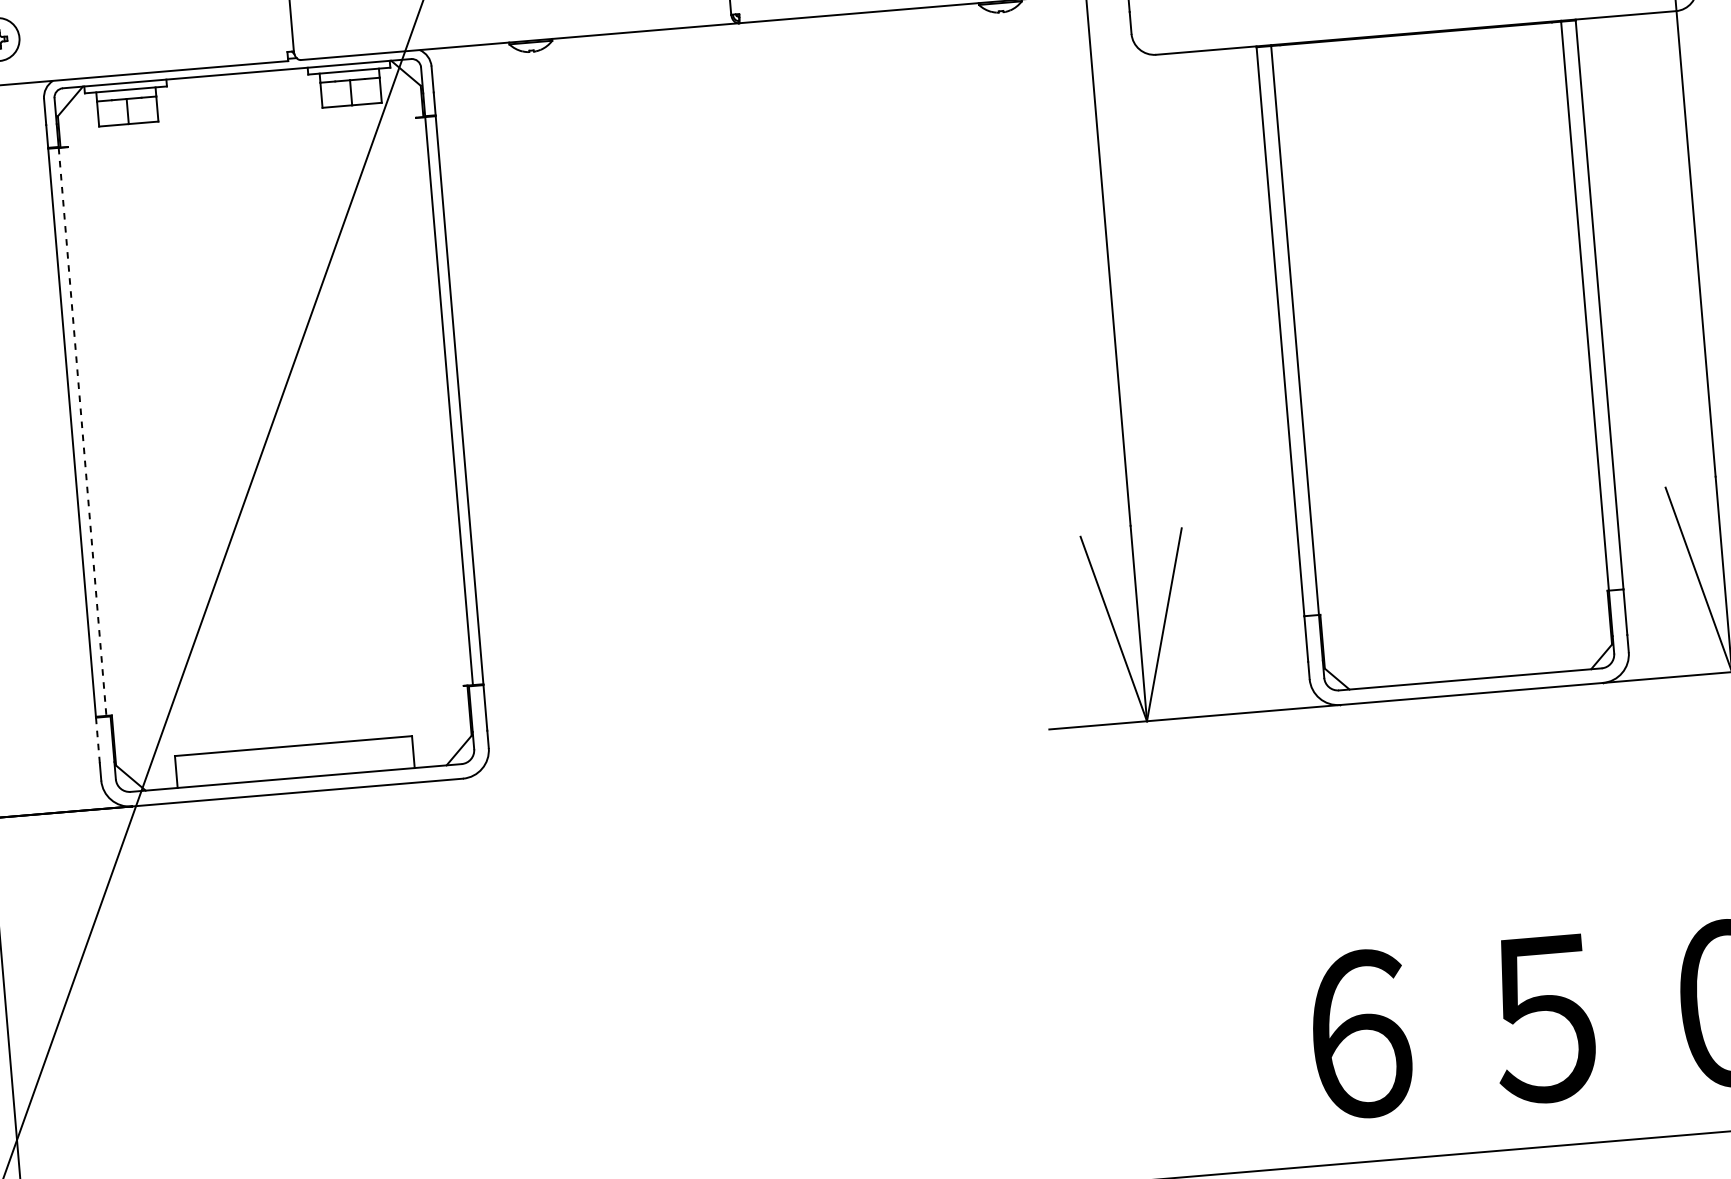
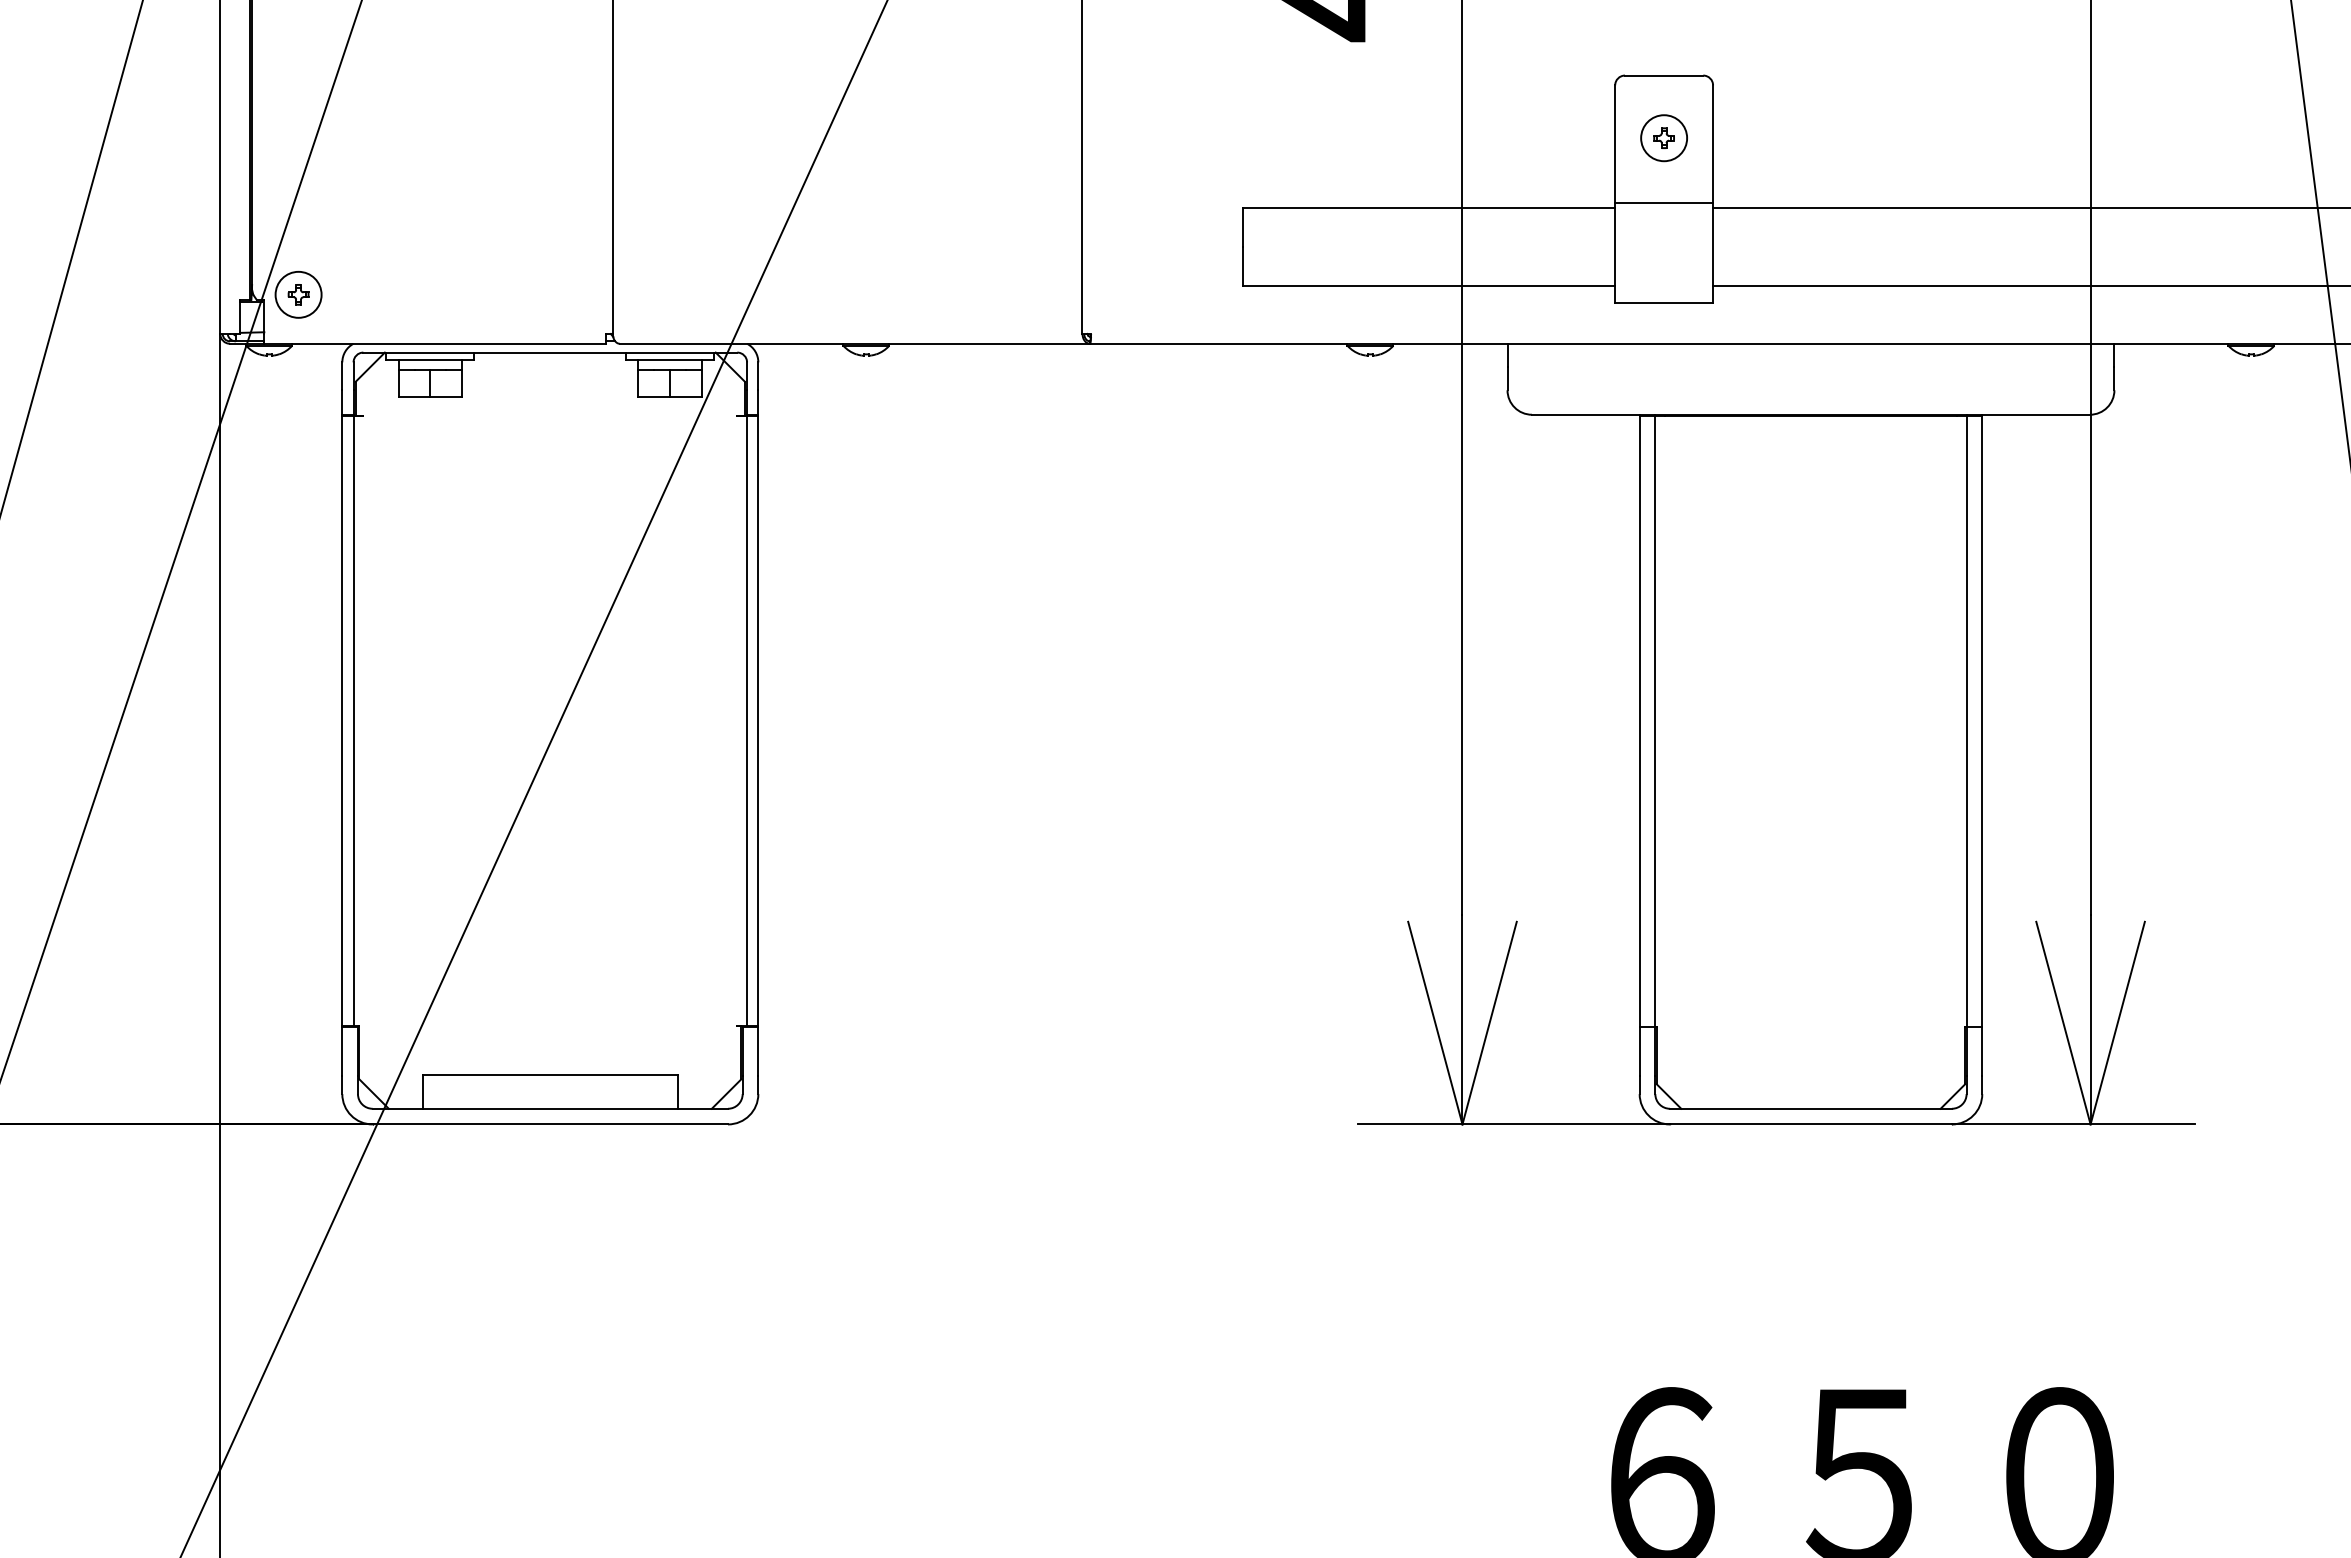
line: (82, 431) -> (353, 720), dashed -> solid
line: (98, 739) -> (342, 1050), dashed -> solid

